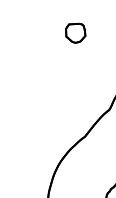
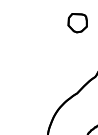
part: (75, 33) -> (77, 23), size x1.43

